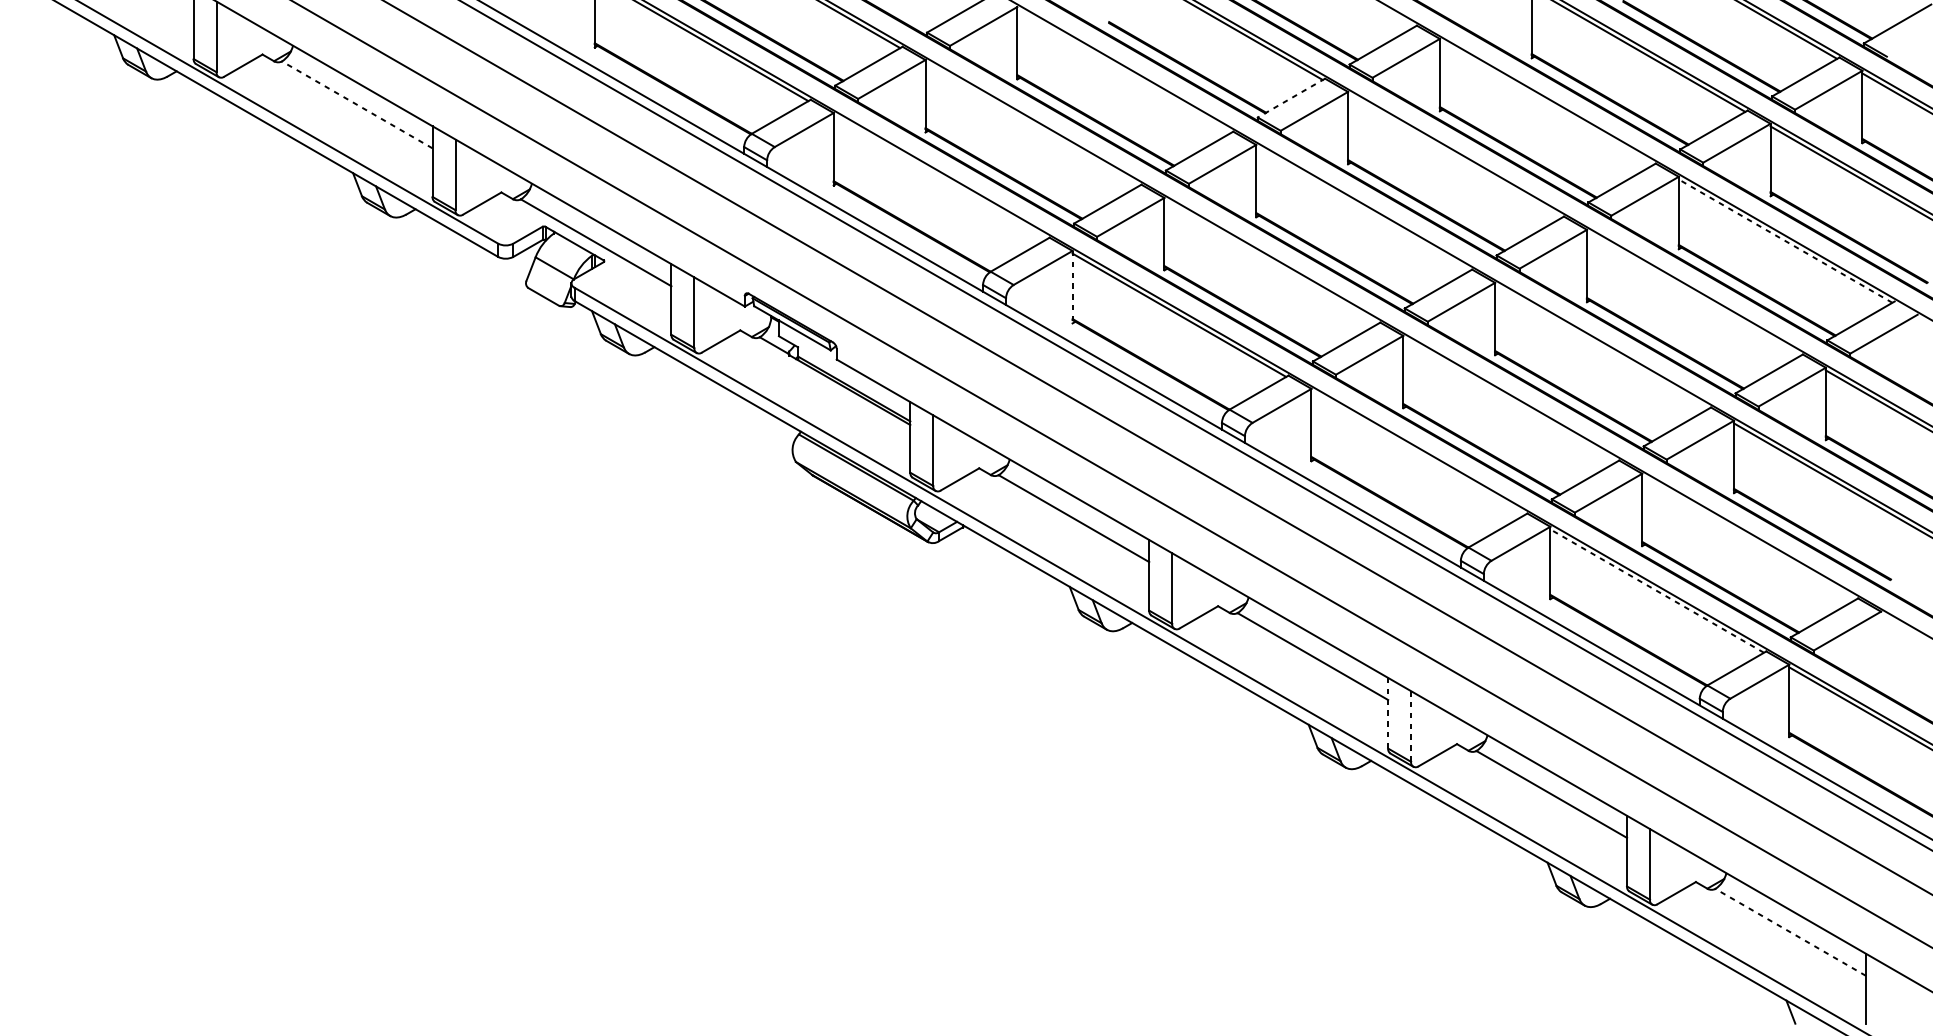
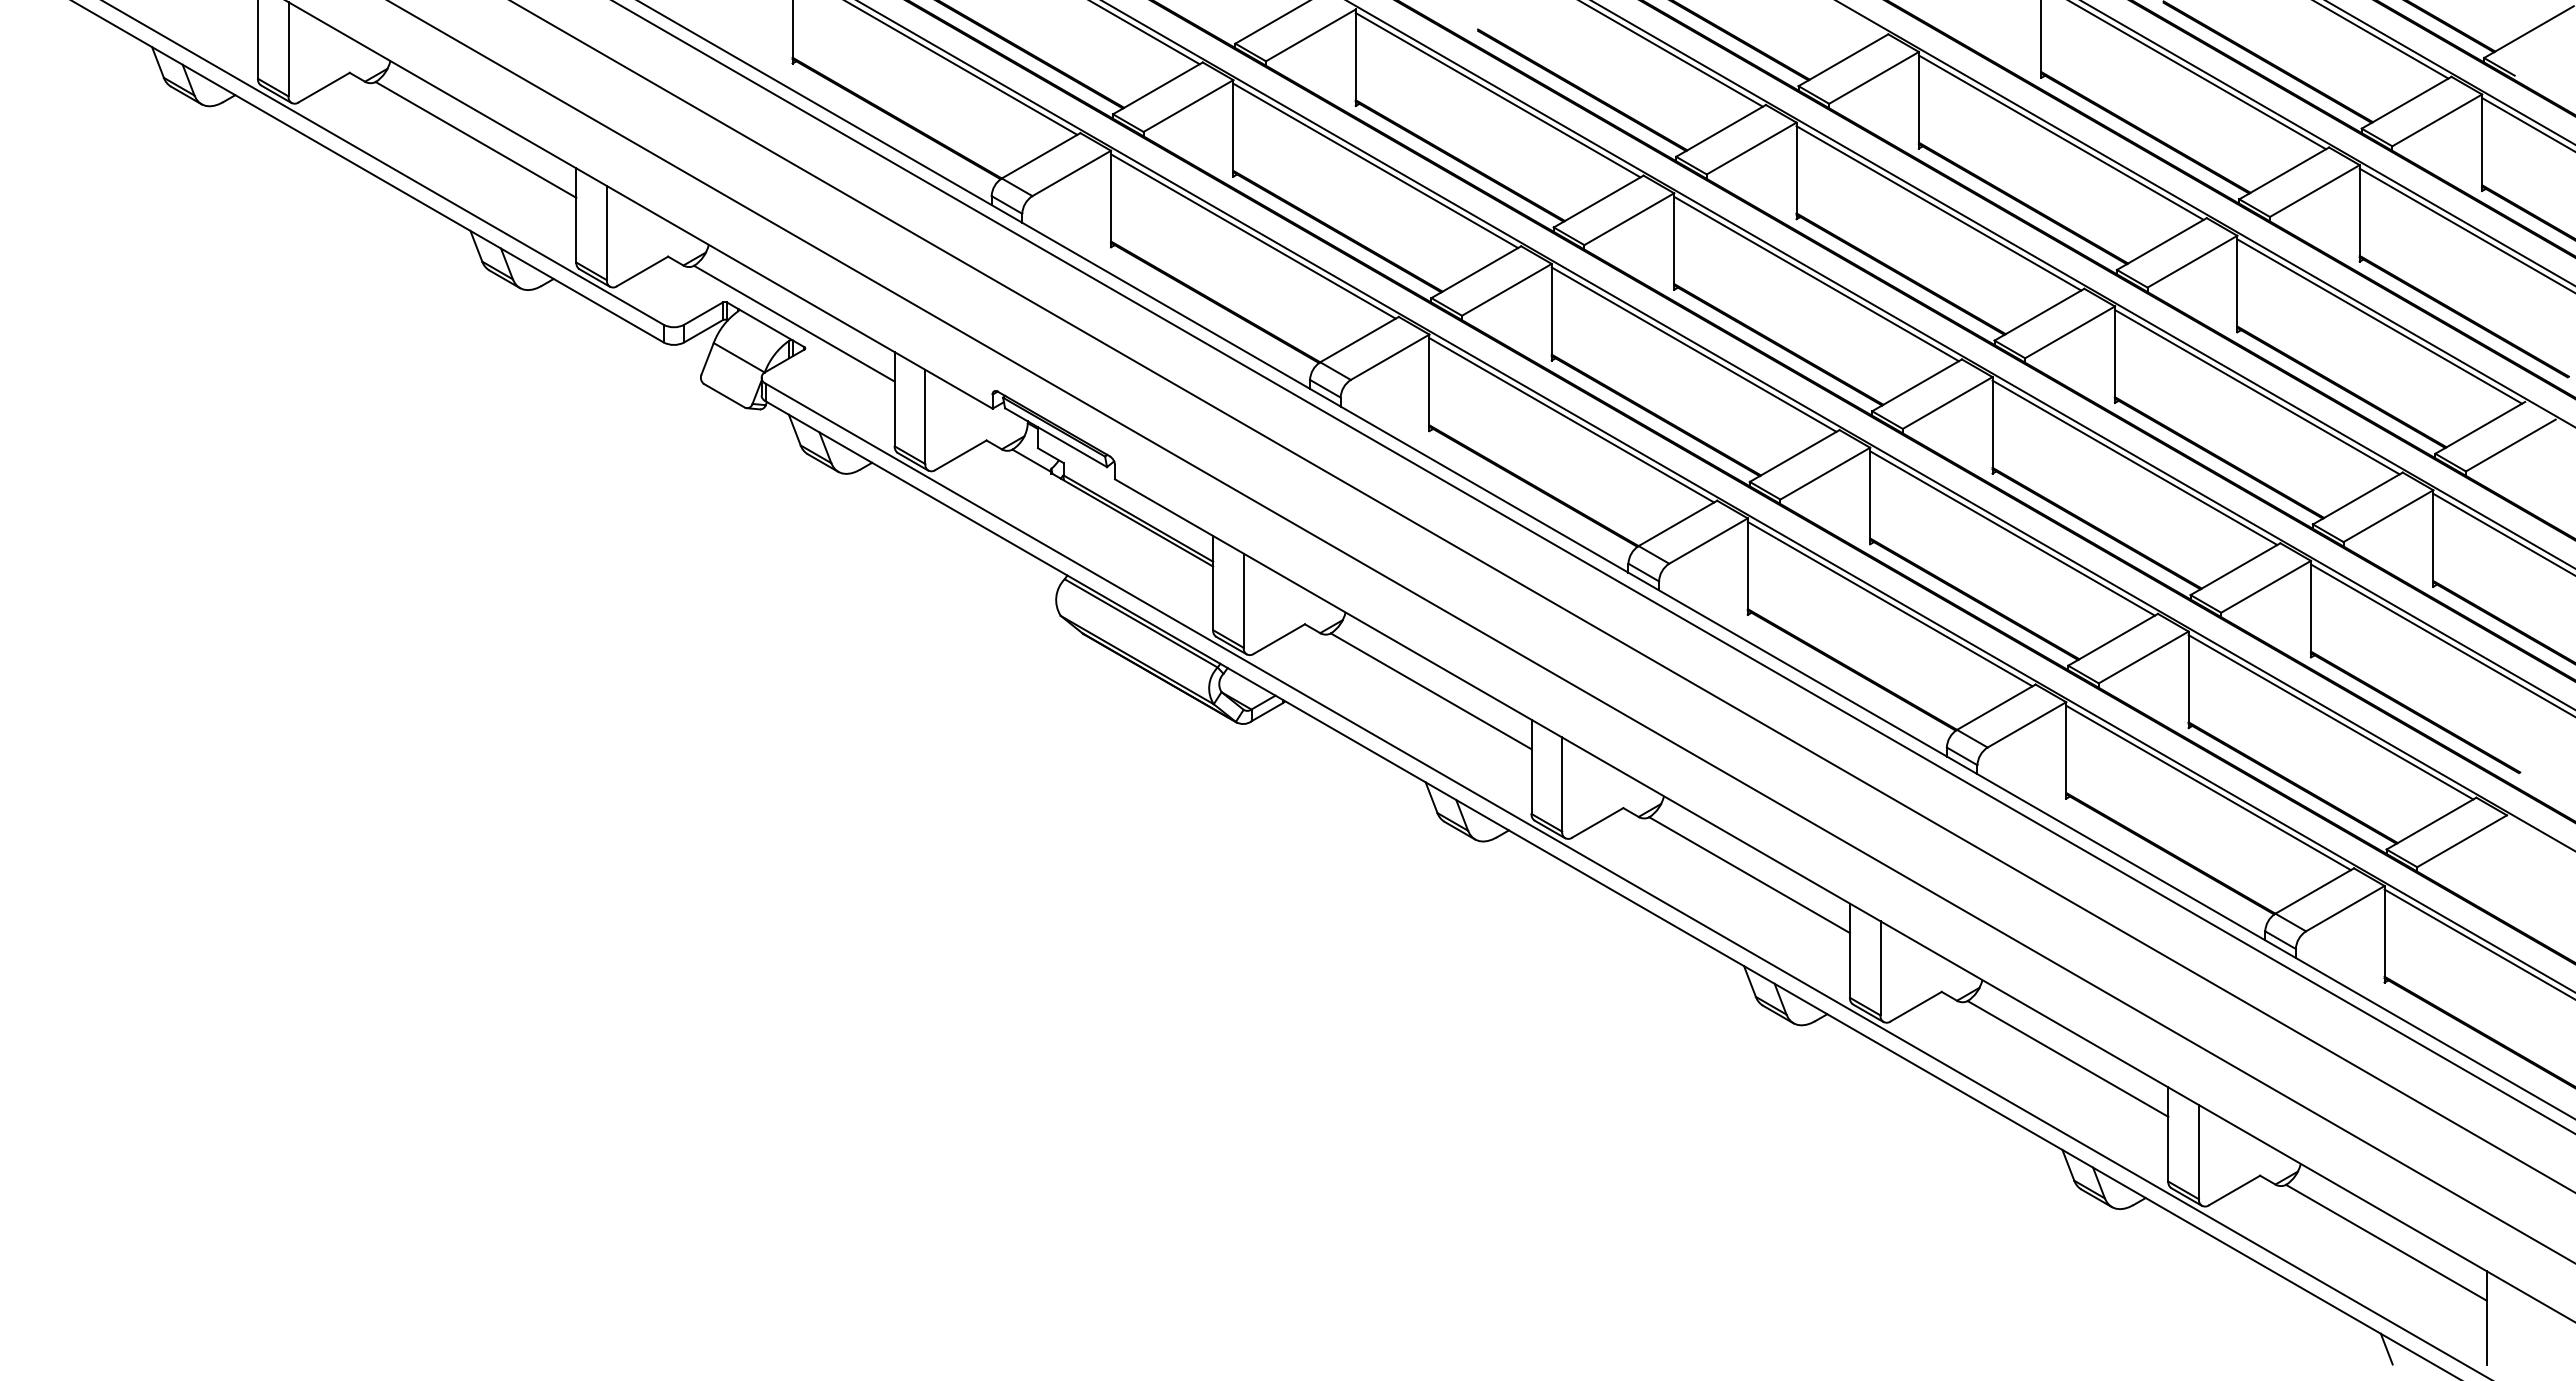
line: (1123, 71) -> (1497, 95), added
line: (1291, 97) -> (1721, 130), dashed -> solid
line: (1546, 103) -> (2060, 137), added
line: (357, 104) -> (476, 139), dashed -> solid
line: (1032, 124) -> (1375, 165), added
line: (1454, 156) -> (1938, 208), added
line: (940, 177) -> (1253, 236), added
line: (1363, 208) -> (1816, 278), added
line: (1785, 241) -> (2379, 321), dashed -> solid
line: (1270, 262) -> (1693, 349), added
line: (1072, 287) -> (1429, 383), dashed -> solid
line: (1693, 293) -> (2256, 391), added
line: (1601, 346) -> (2134, 462), added
line: (1510, 400) -> (2012, 533), added
line: (1417, 452) -> (1889, 603), added
line: (1748, 538) -> (2330, 717), added
line: (1657, 590) -> (2208, 787), dashed -> solid
line: (1387, 713) -> (1849, 951), dashed -> solid
line: (1411, 726) -> (1880, 968), dashed -> solid
line: (1790, 932) -> (2386, 1242), dashed -> solid

